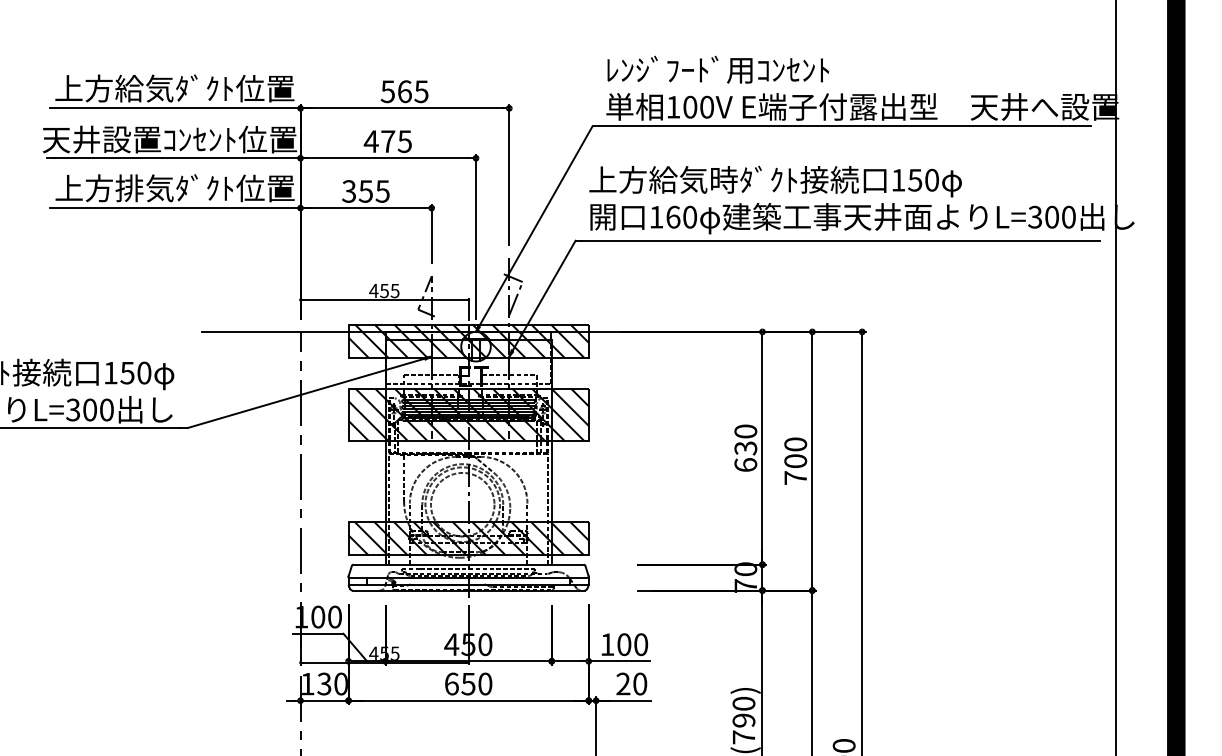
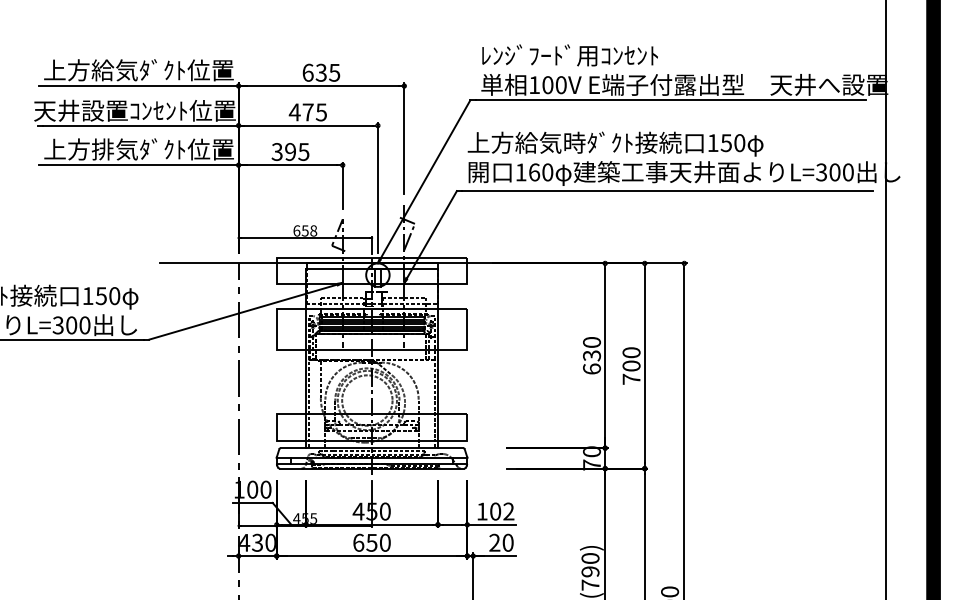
text: (396, 91) -> (314, 72), 565 -> 635
text: (364, 190) -> (289, 151), 355 -> 395
text: (384, 290) -> (305, 230), 455 -> 658
hatch: (467, 340) -> (371, 270), removed
hatch: (467, 413) -> (371, 328), removed
hatch: (467, 538) -> (371, 427), removed
text: (640, 644) -> (508, 511), 100 -> 102
text: (309, 683) -> (245, 542), 130 -> 430

